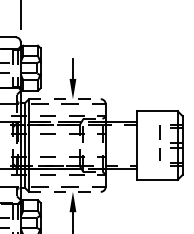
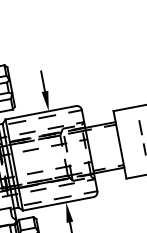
line: (64, 99) -> (40, 113), dashed -> solid
line: (64, 191) -> (57, 203), dashed -> solid

